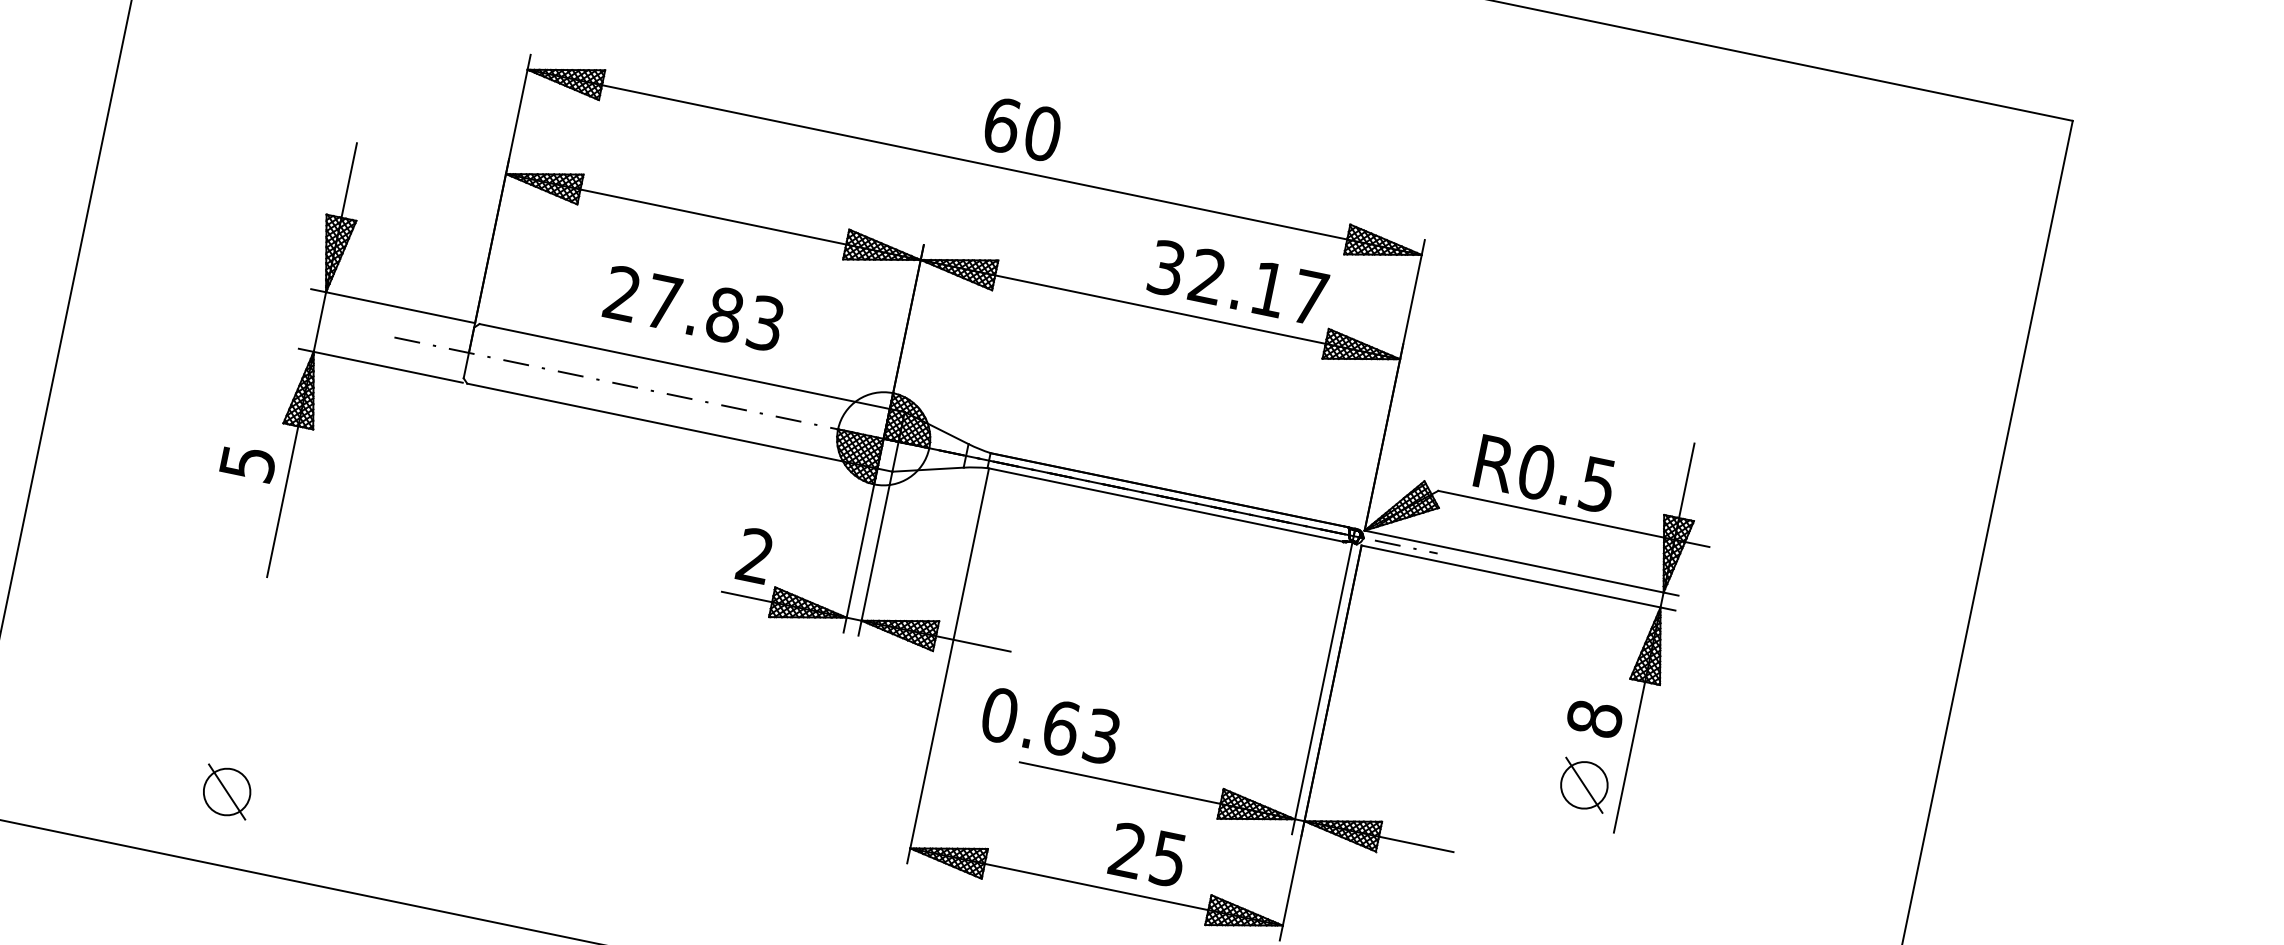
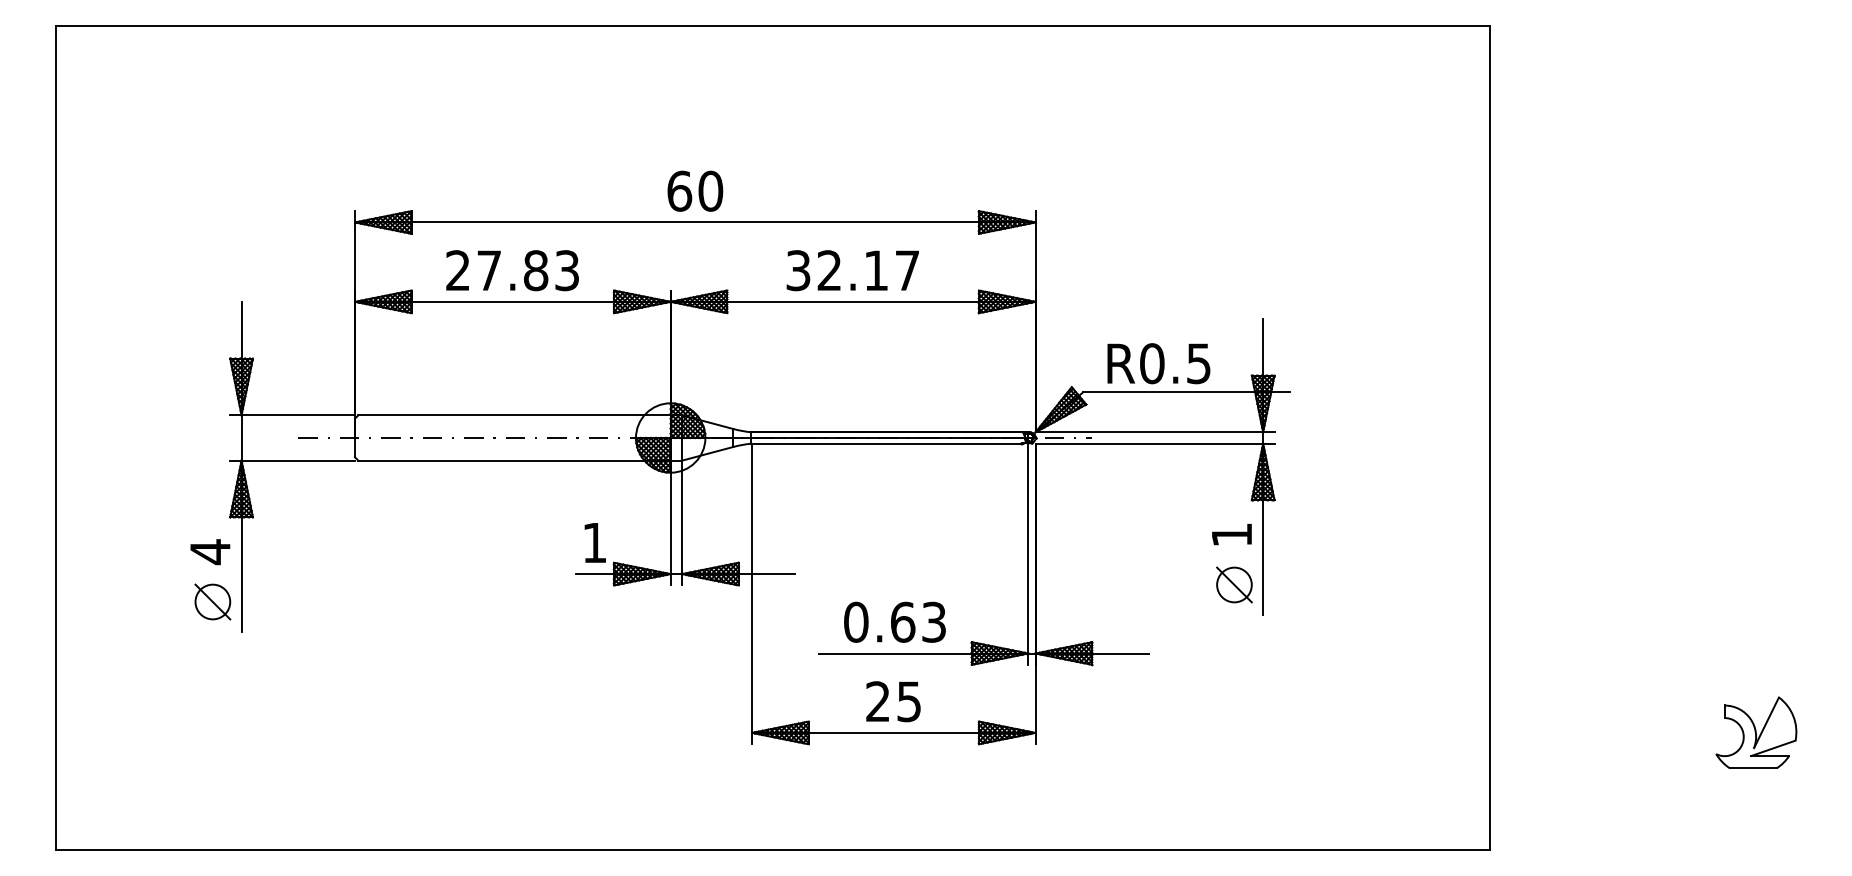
text: (1023, 128) -> (695, 190), moved
text: (1237, 282) -> (852, 270), moved
text: (693, 308) -> (512, 270), moved
text: (247, 464) -> (210, 552), 5 -> 4
text: (755, 555) -> (594, 542), 2 -> 1
text: (1594, 718) -> (1231, 534), 8 -> 1
text: (1050, 724) -> (894, 621), moved
part: (226, 791) -> (212, 601), moved
text: (1148, 854) -> (893, 701), moved

